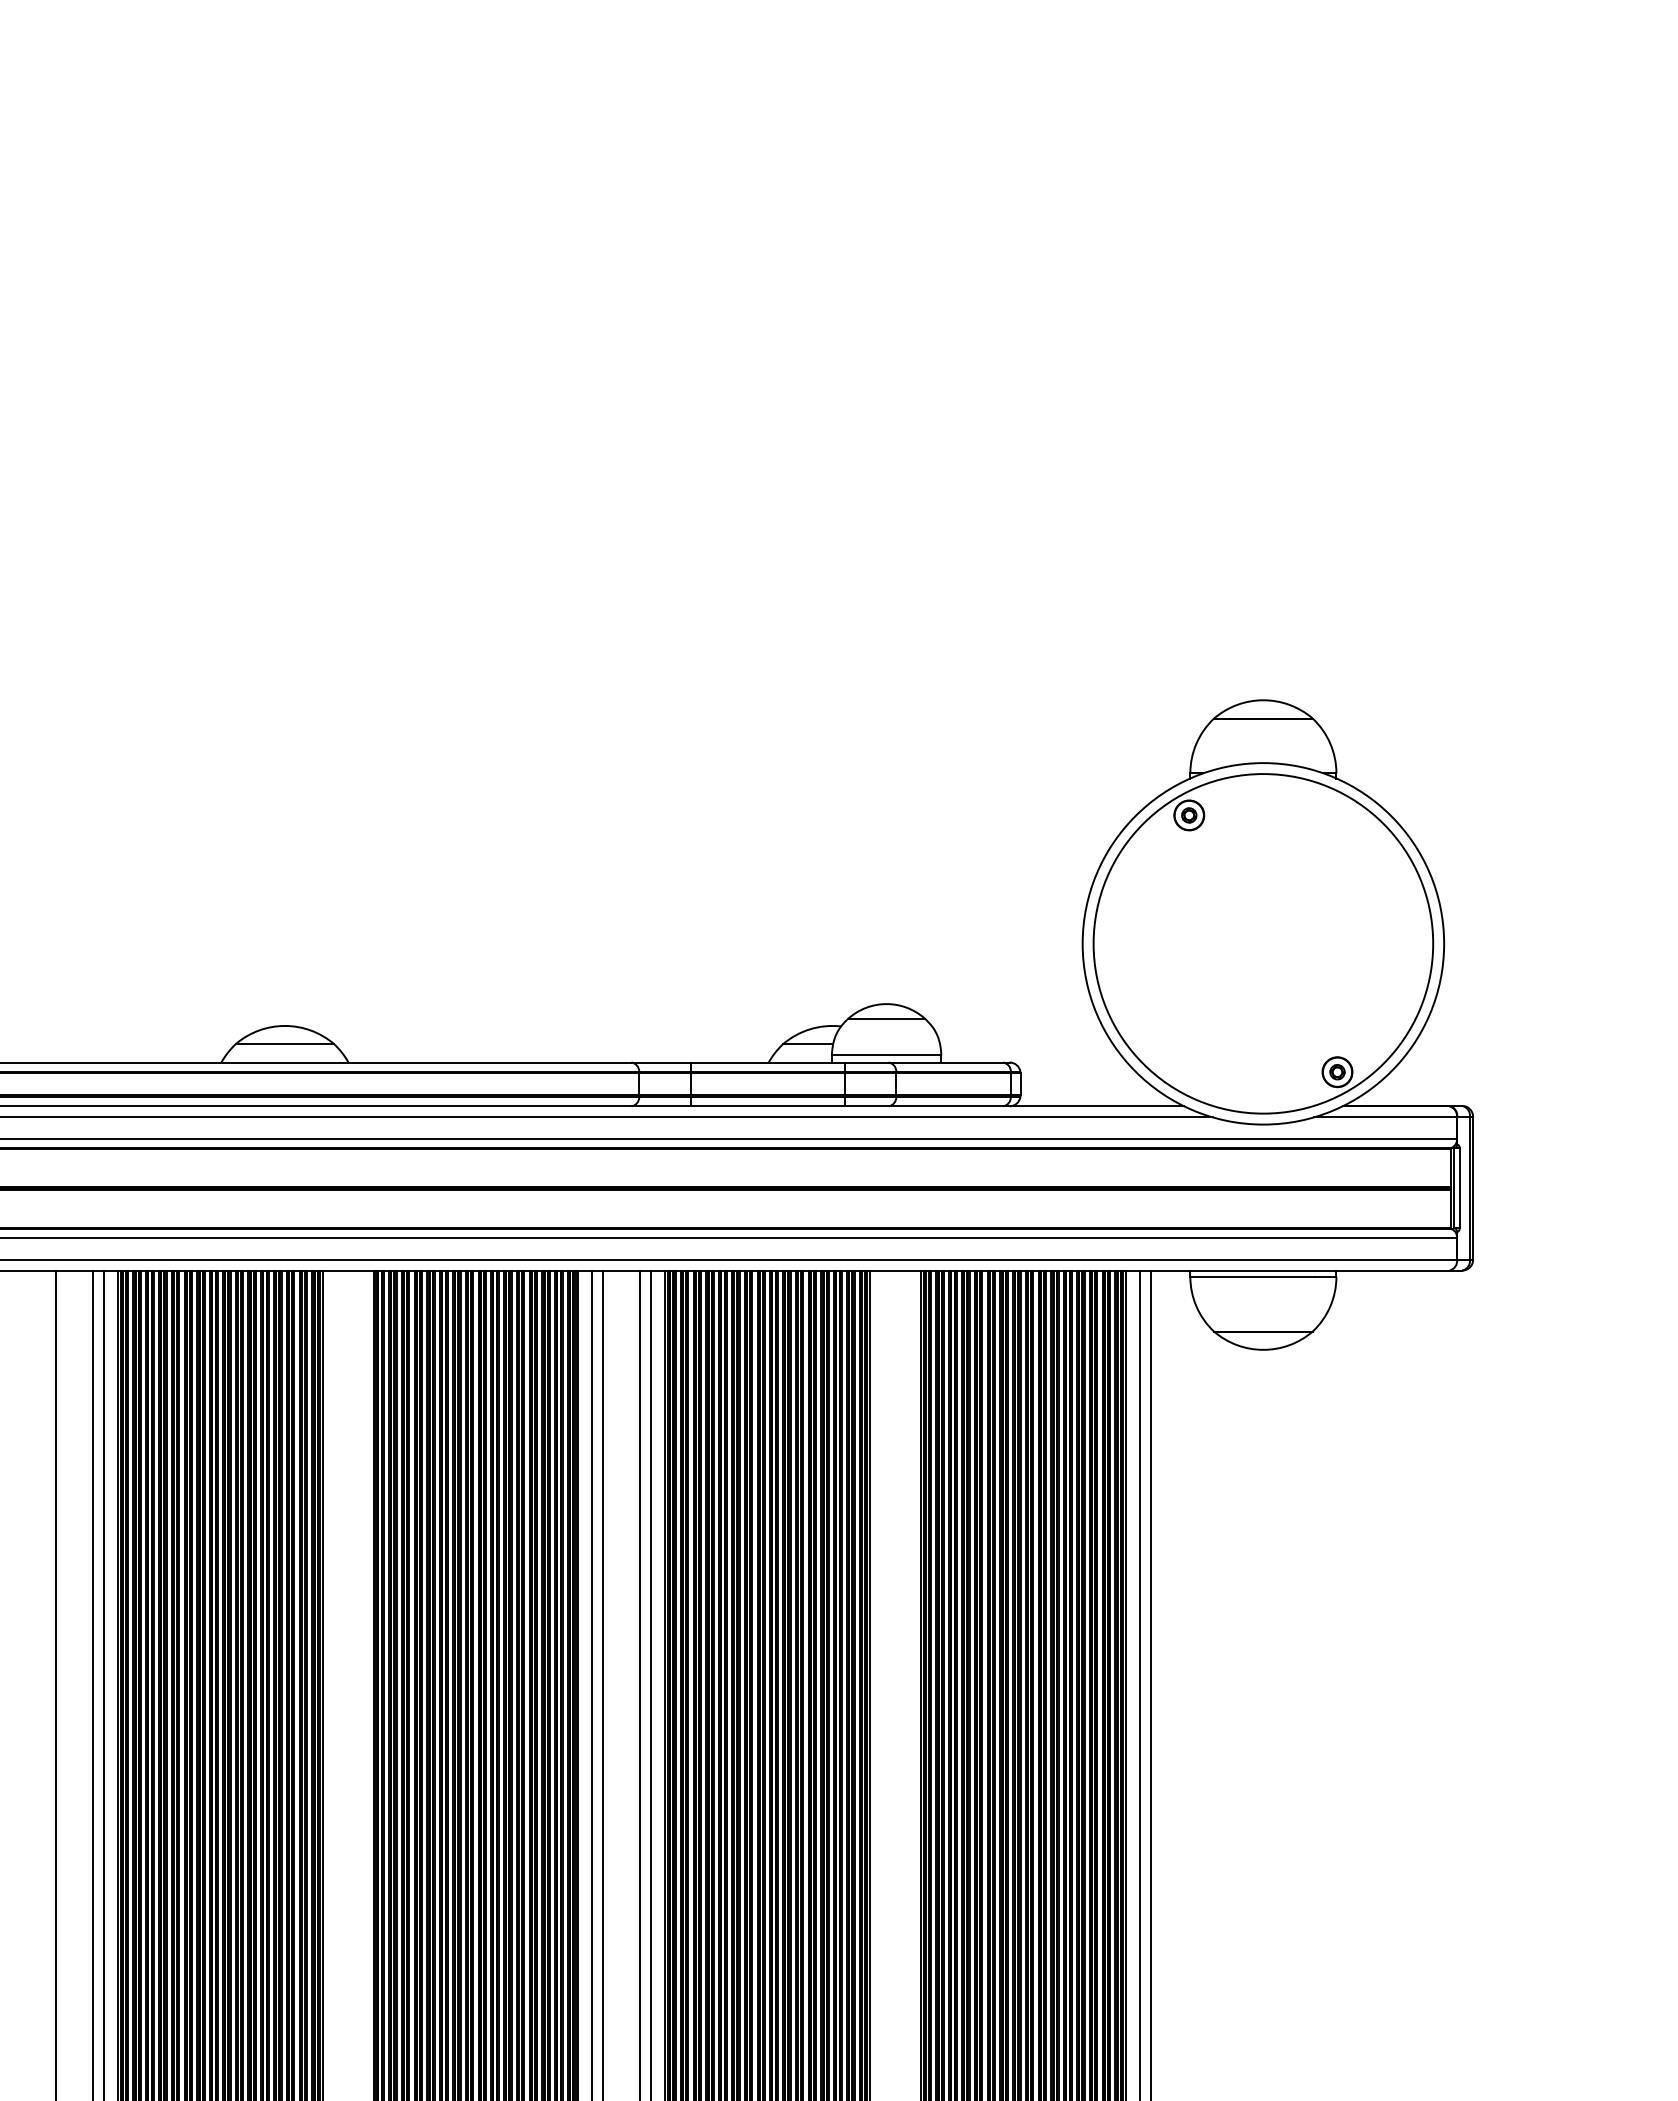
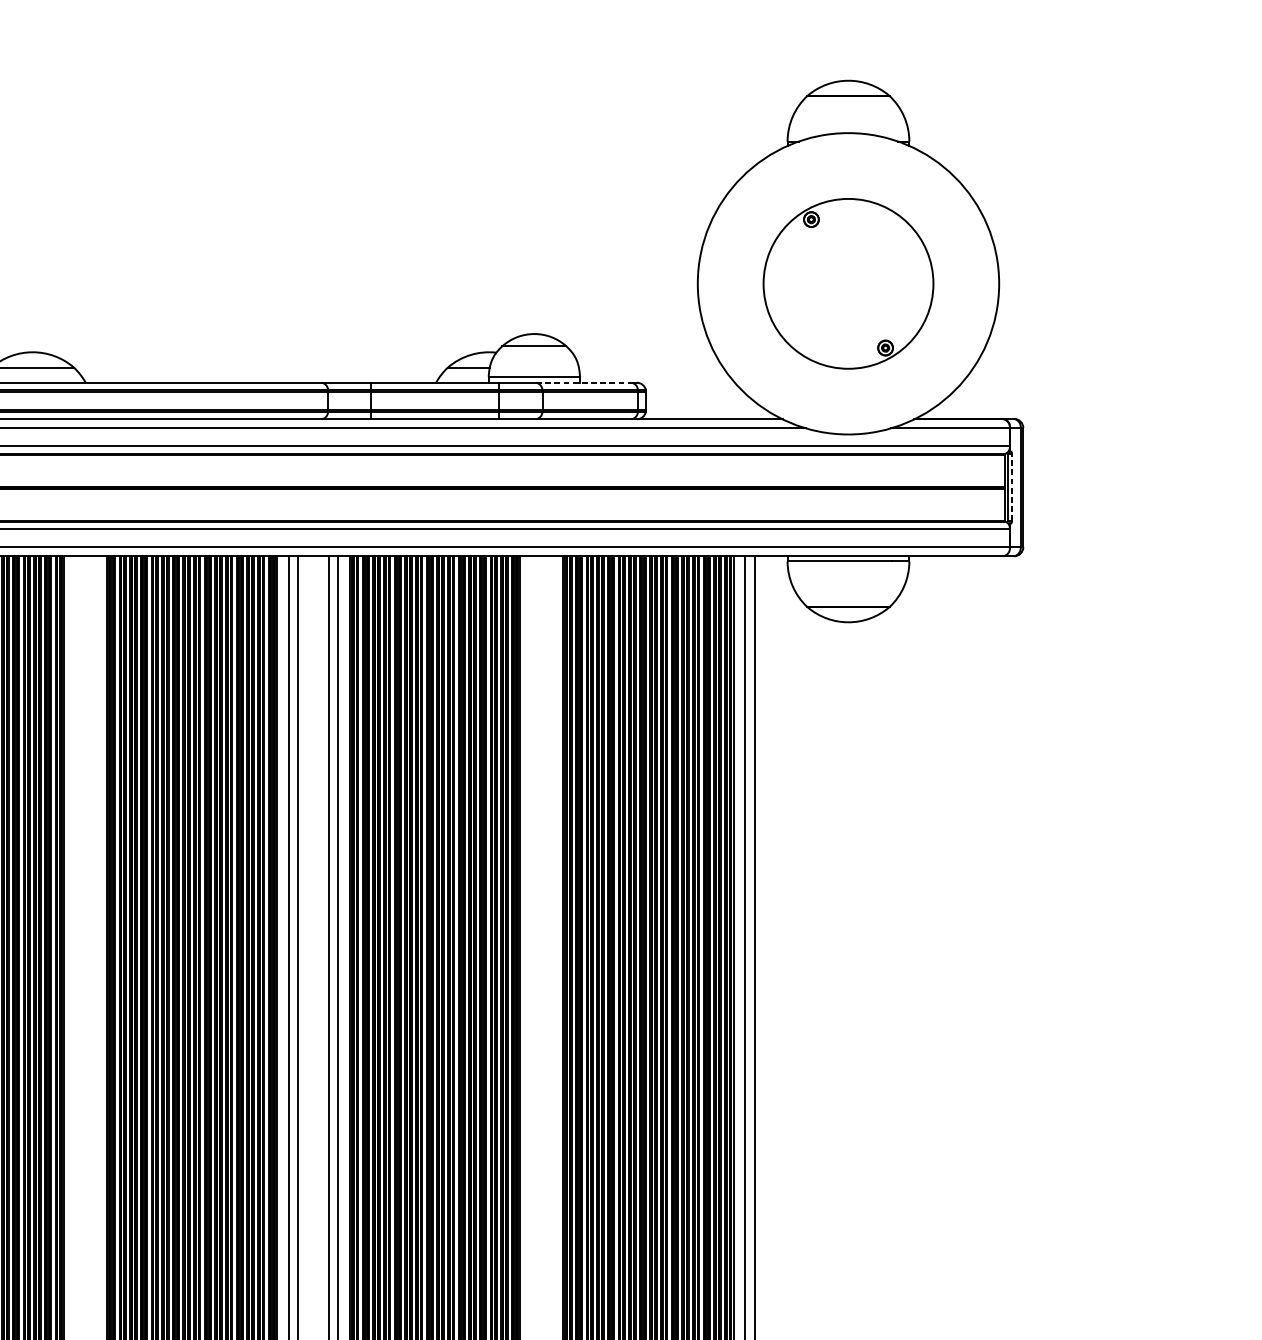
part: (1263, 943) -> (848, 283), size x0.6
line: (946, 1062) -> (584, 382), solid -> dashed
line: (1459, 1187) -> (1011, 486), solid -> dashed

